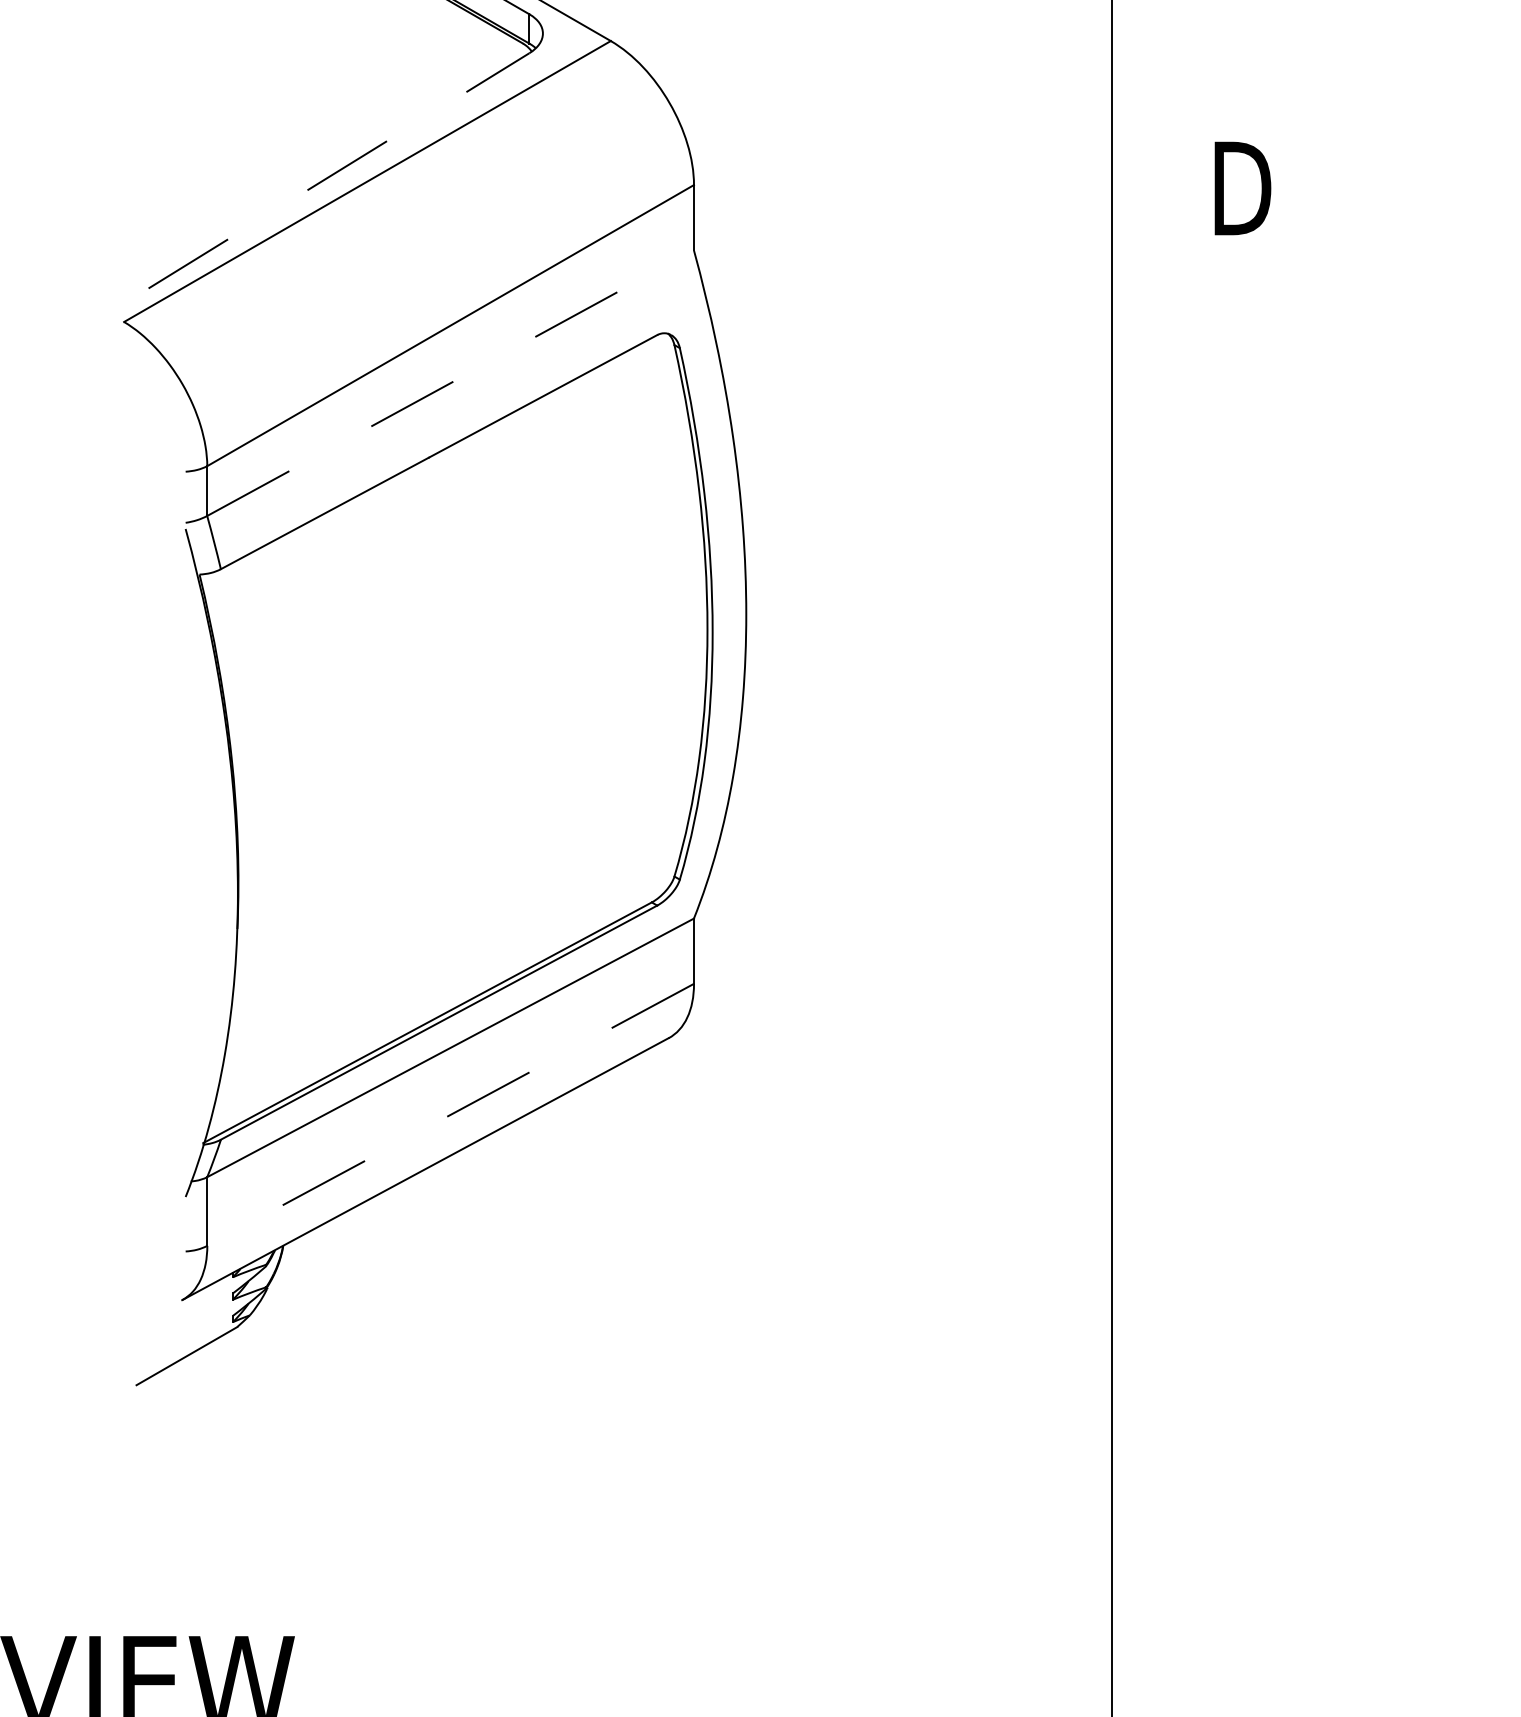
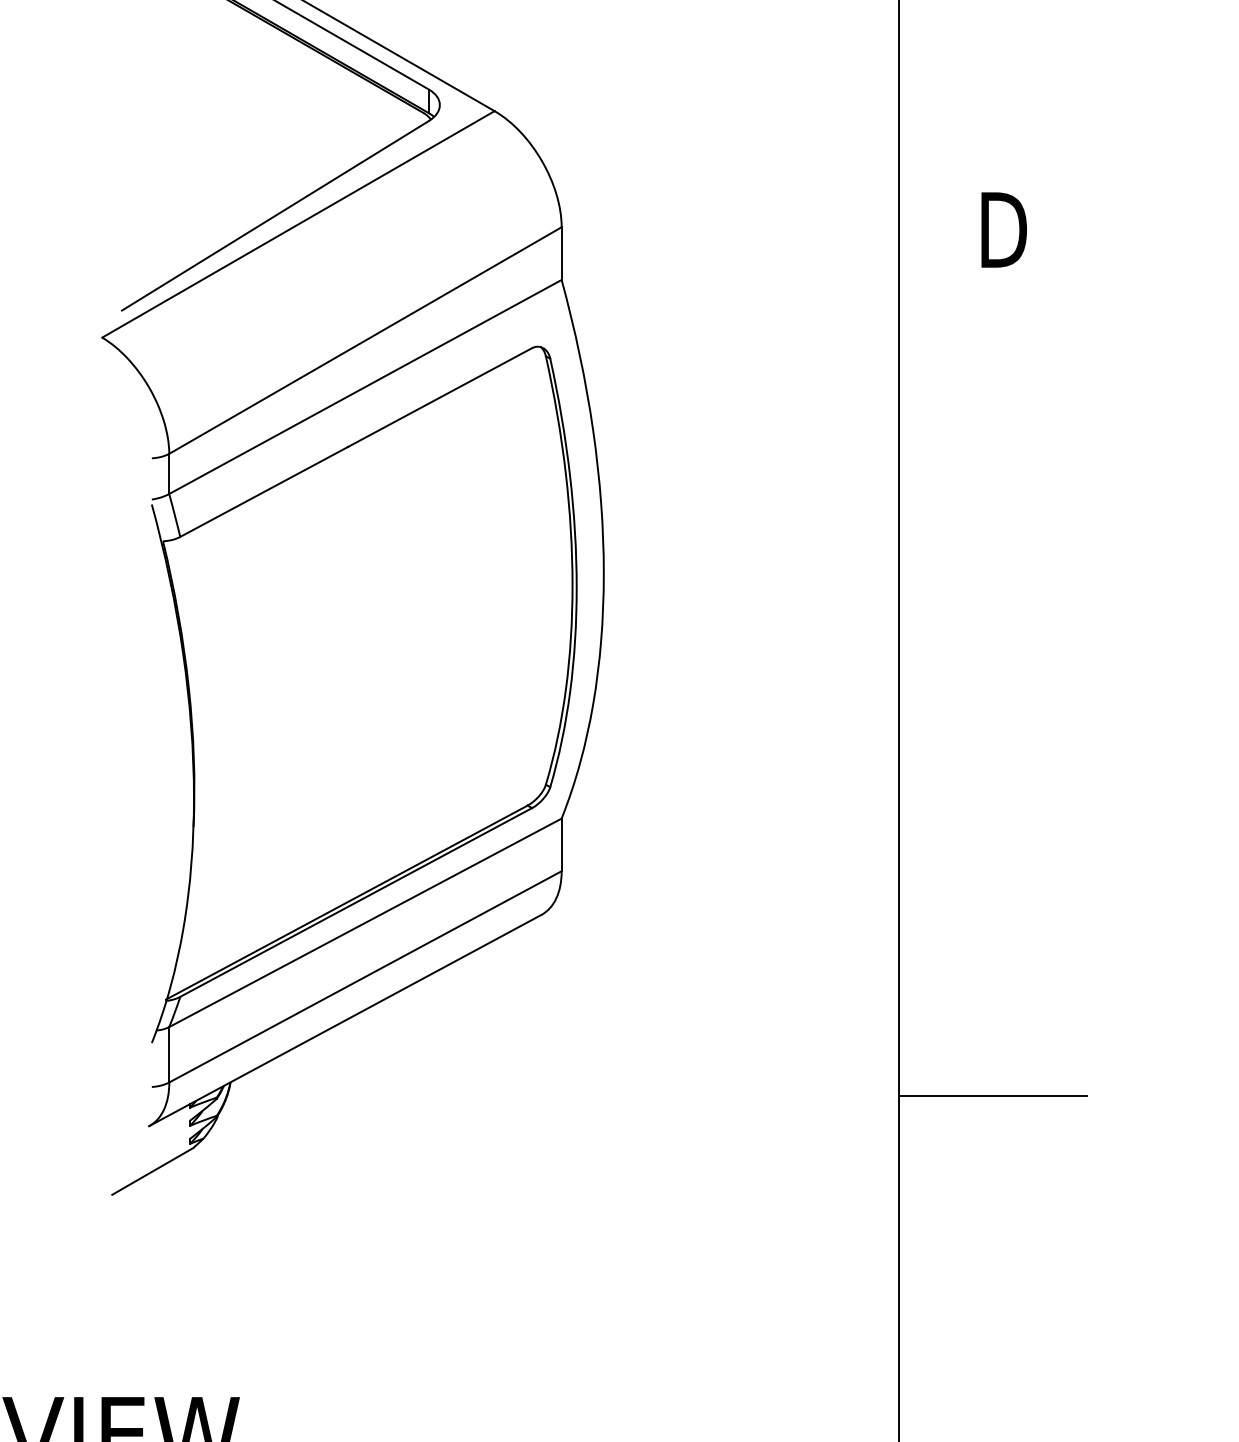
line: (339, 170) -> (275, 215), dashed -> solid
line: (450, 382) -> (365, 386), dashed -> solid
line: (450, 1114) -> (365, 976), dashed -> solid
line: (1228, 1263) -> (992, 1096), added

